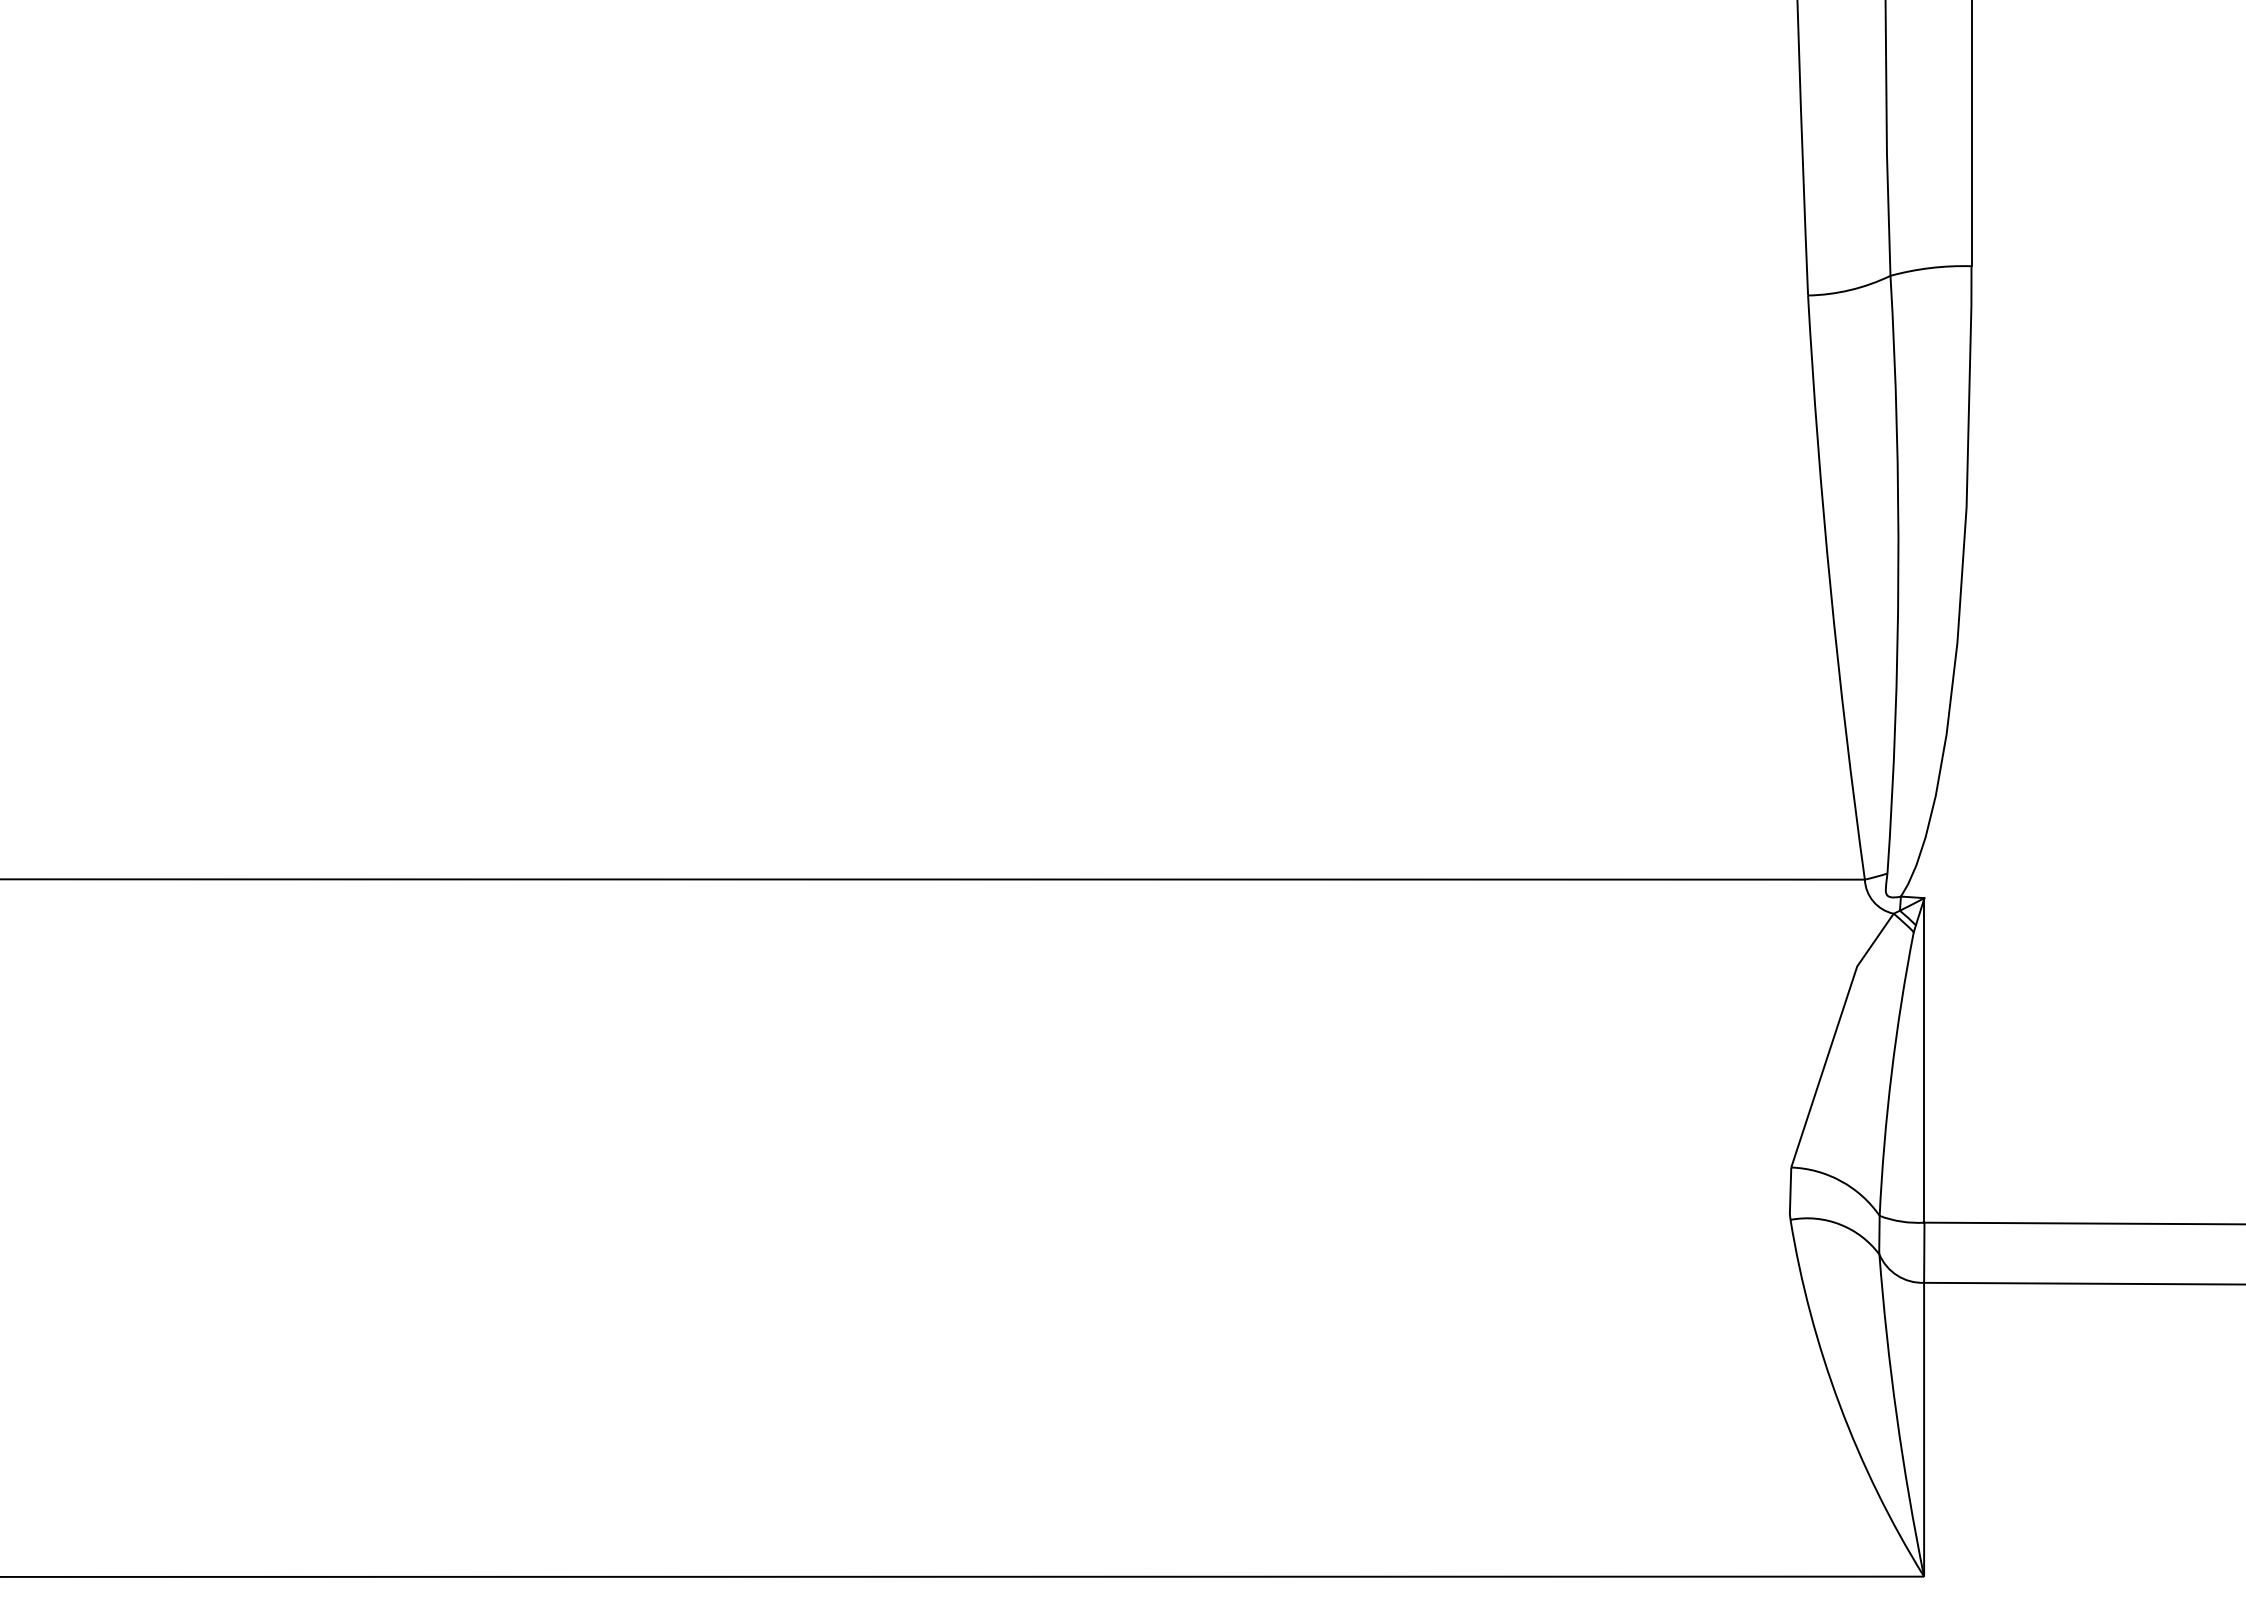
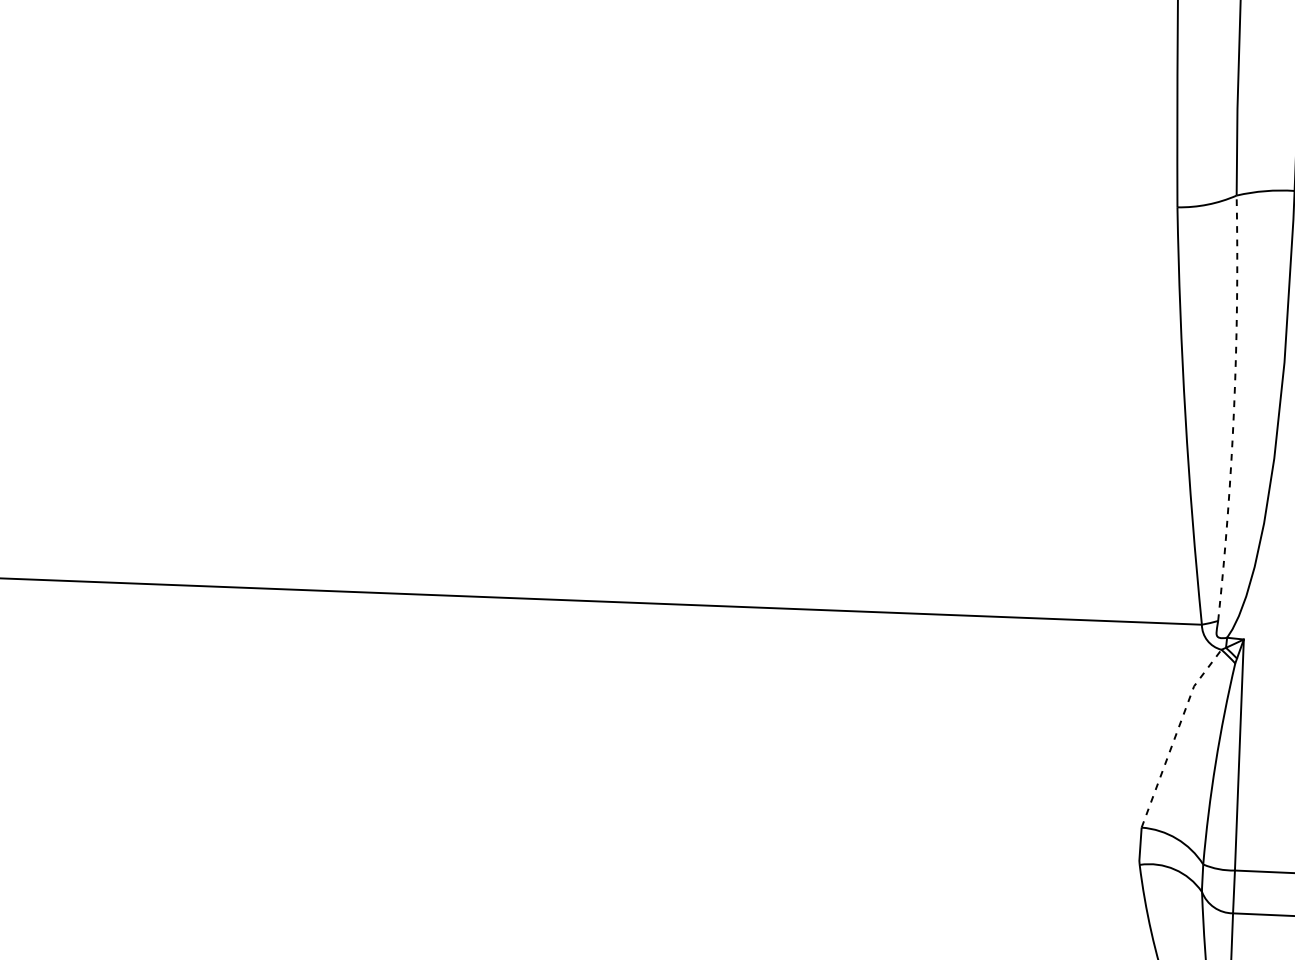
arc: (1898, 574) -> (1234, 408), solid -> dashed
line: (1834, 1035) -> (1176, 734), solid -> dashed

